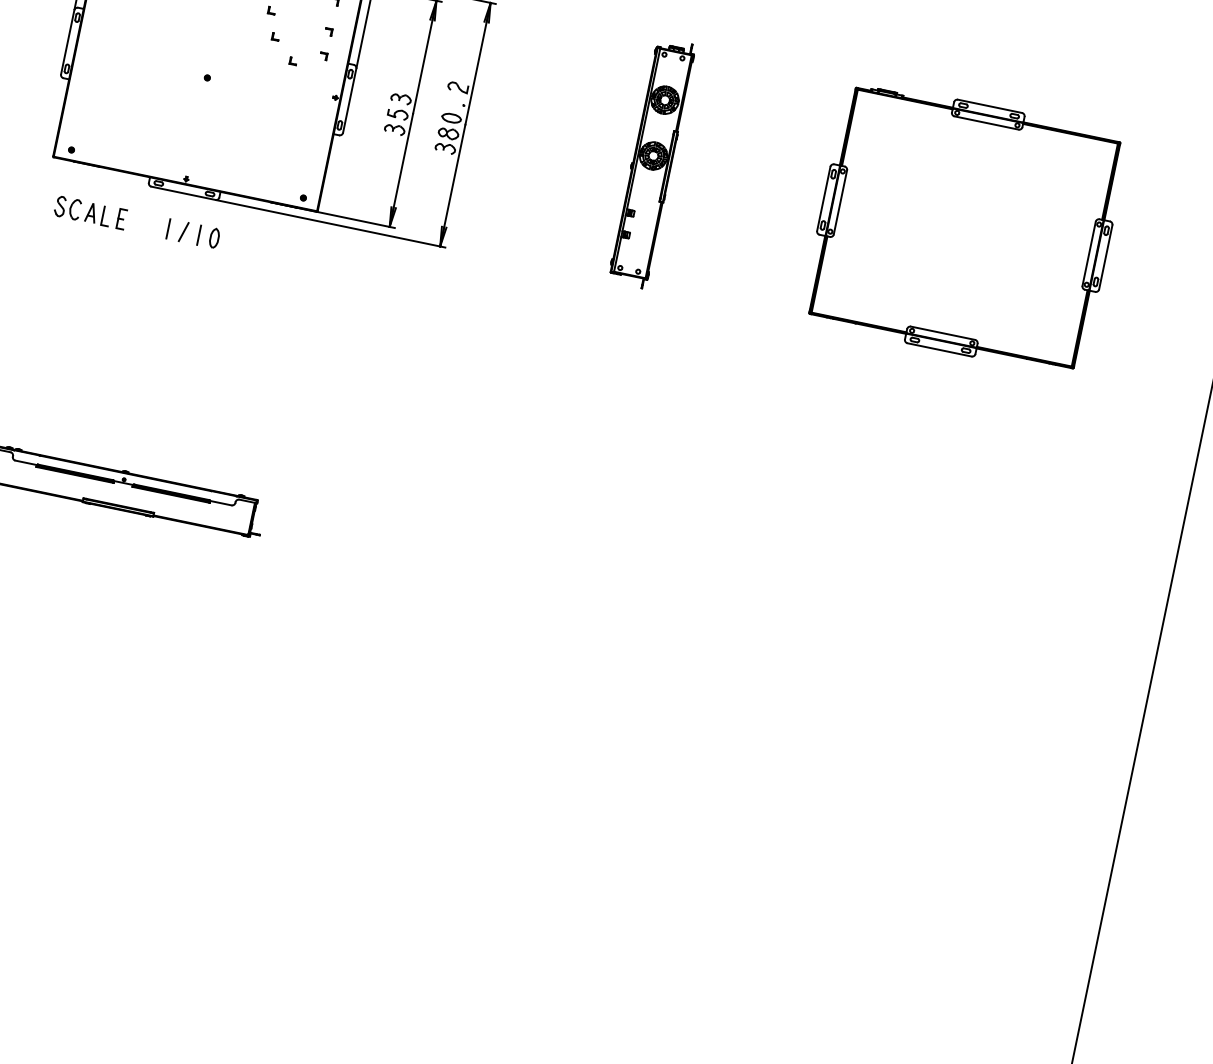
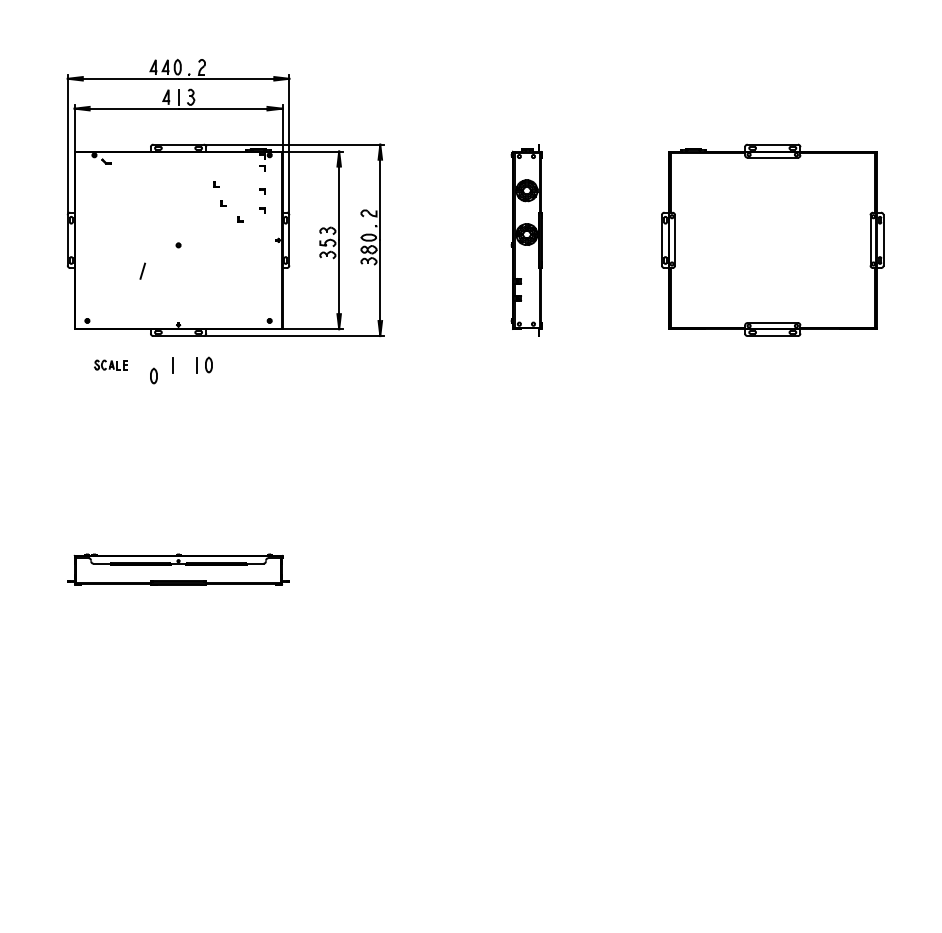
part: (89, 211) -> (110, 364), size x0.6
line: (183, 231) -> (142, 270), moved
part: (141, 236) -> (153, 375), added

